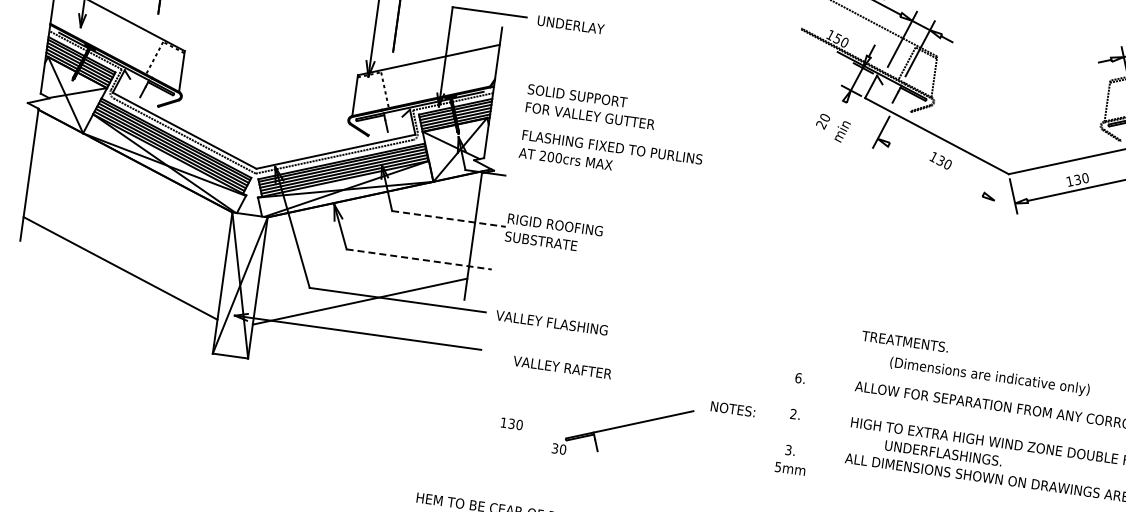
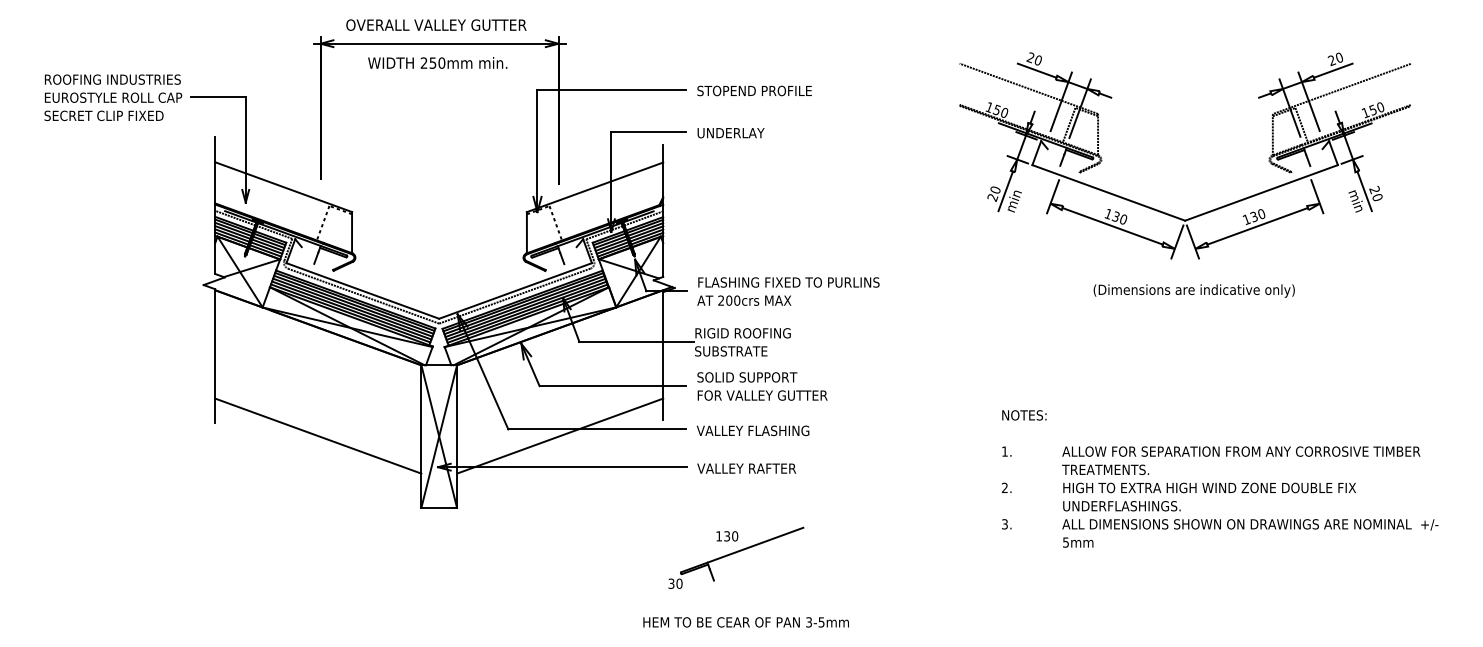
text: (591, 106) -> (762, 386), moved
line: (834, 120) -> (1005, 191), added
text: (610, 156) -> (788, 291), moved
line: (936, 168) -> (1112, 225), added
line: (998, 193) -> (1177, 241), added
line: (449, 218) -> (637, 341), dashed -> solid
line: (419, 259) -> (613, 386), dashed -> solid
text: (905, 341) -> (1105, 469), moved
text: (562, 367) -> (746, 468), moved
text: (989, 376) -> (1193, 290), moved
text: (798, 377) -> (1004, 451), 6. -> 1.
text: (733, 409) -> (1024, 415), moved
part: (623, 431) -> (736, 557), moved
text: (943, 453) -> (1121, 506), moved
text: (790, 468) -> (1078, 542), moved

